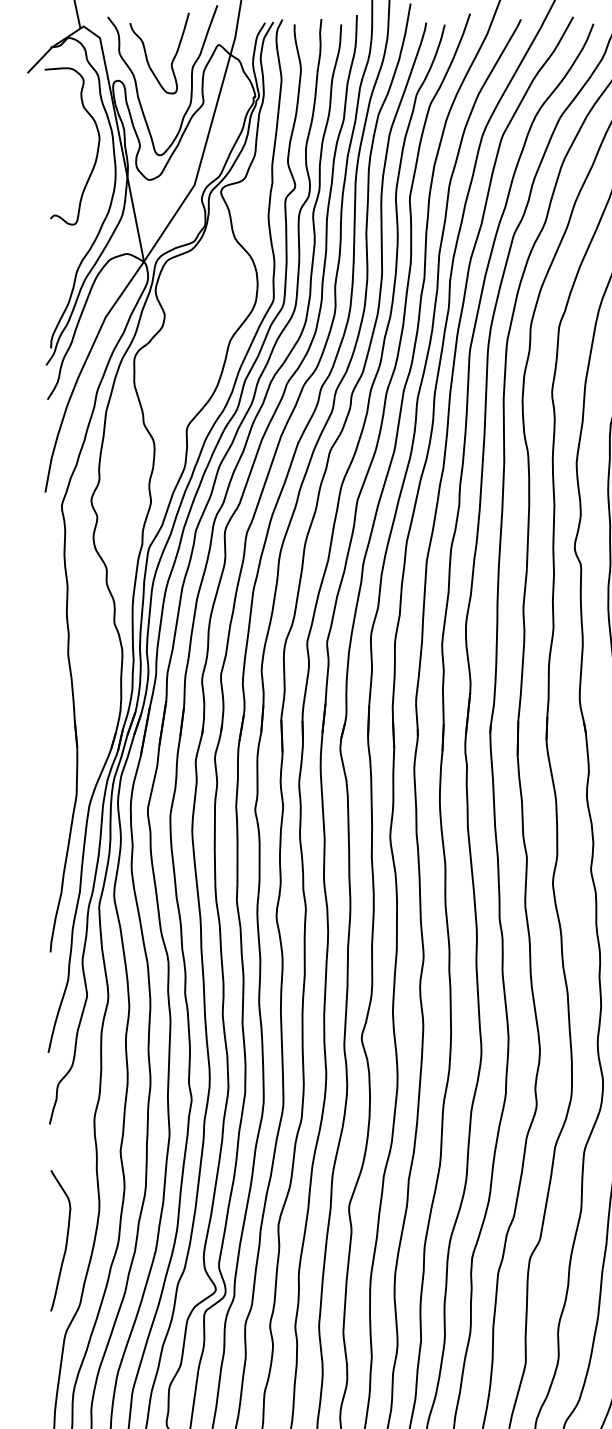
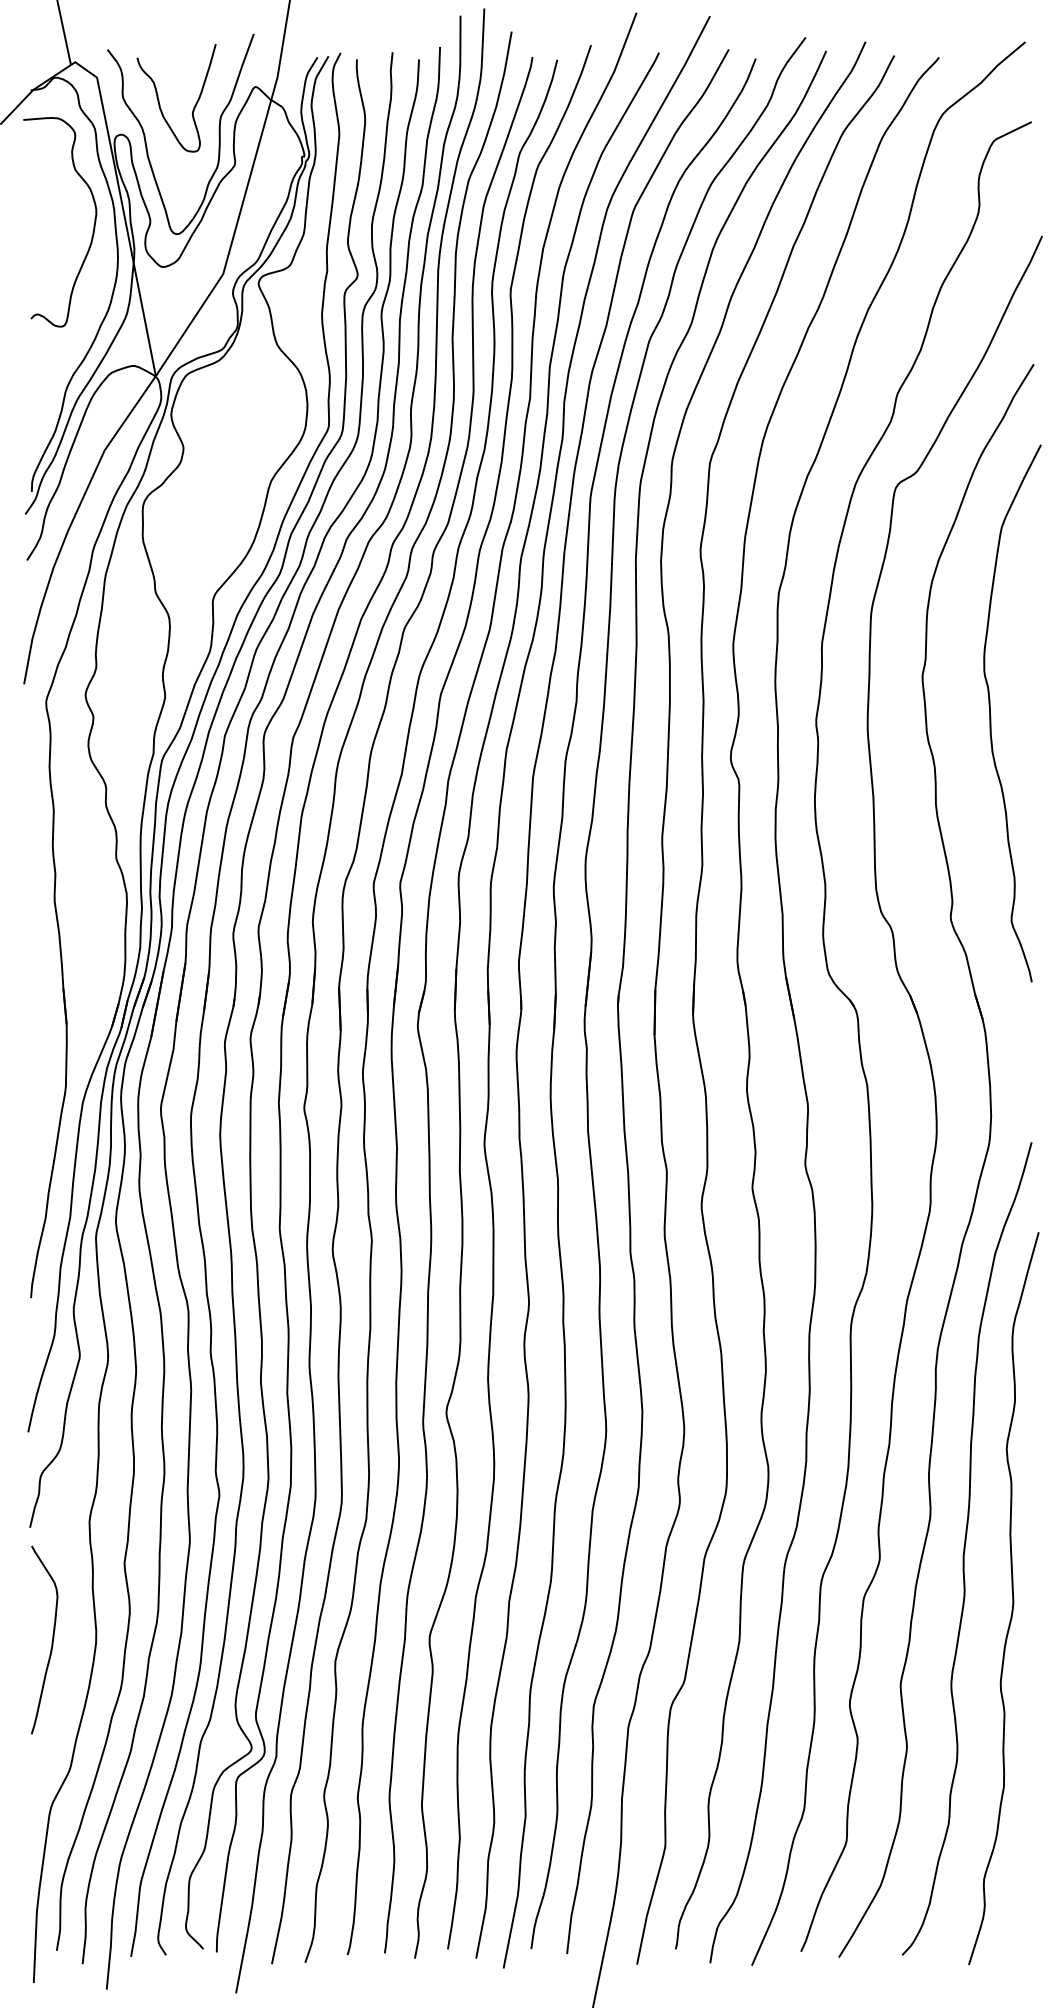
curve: (65, 1241) -> (51, 1641), moved

